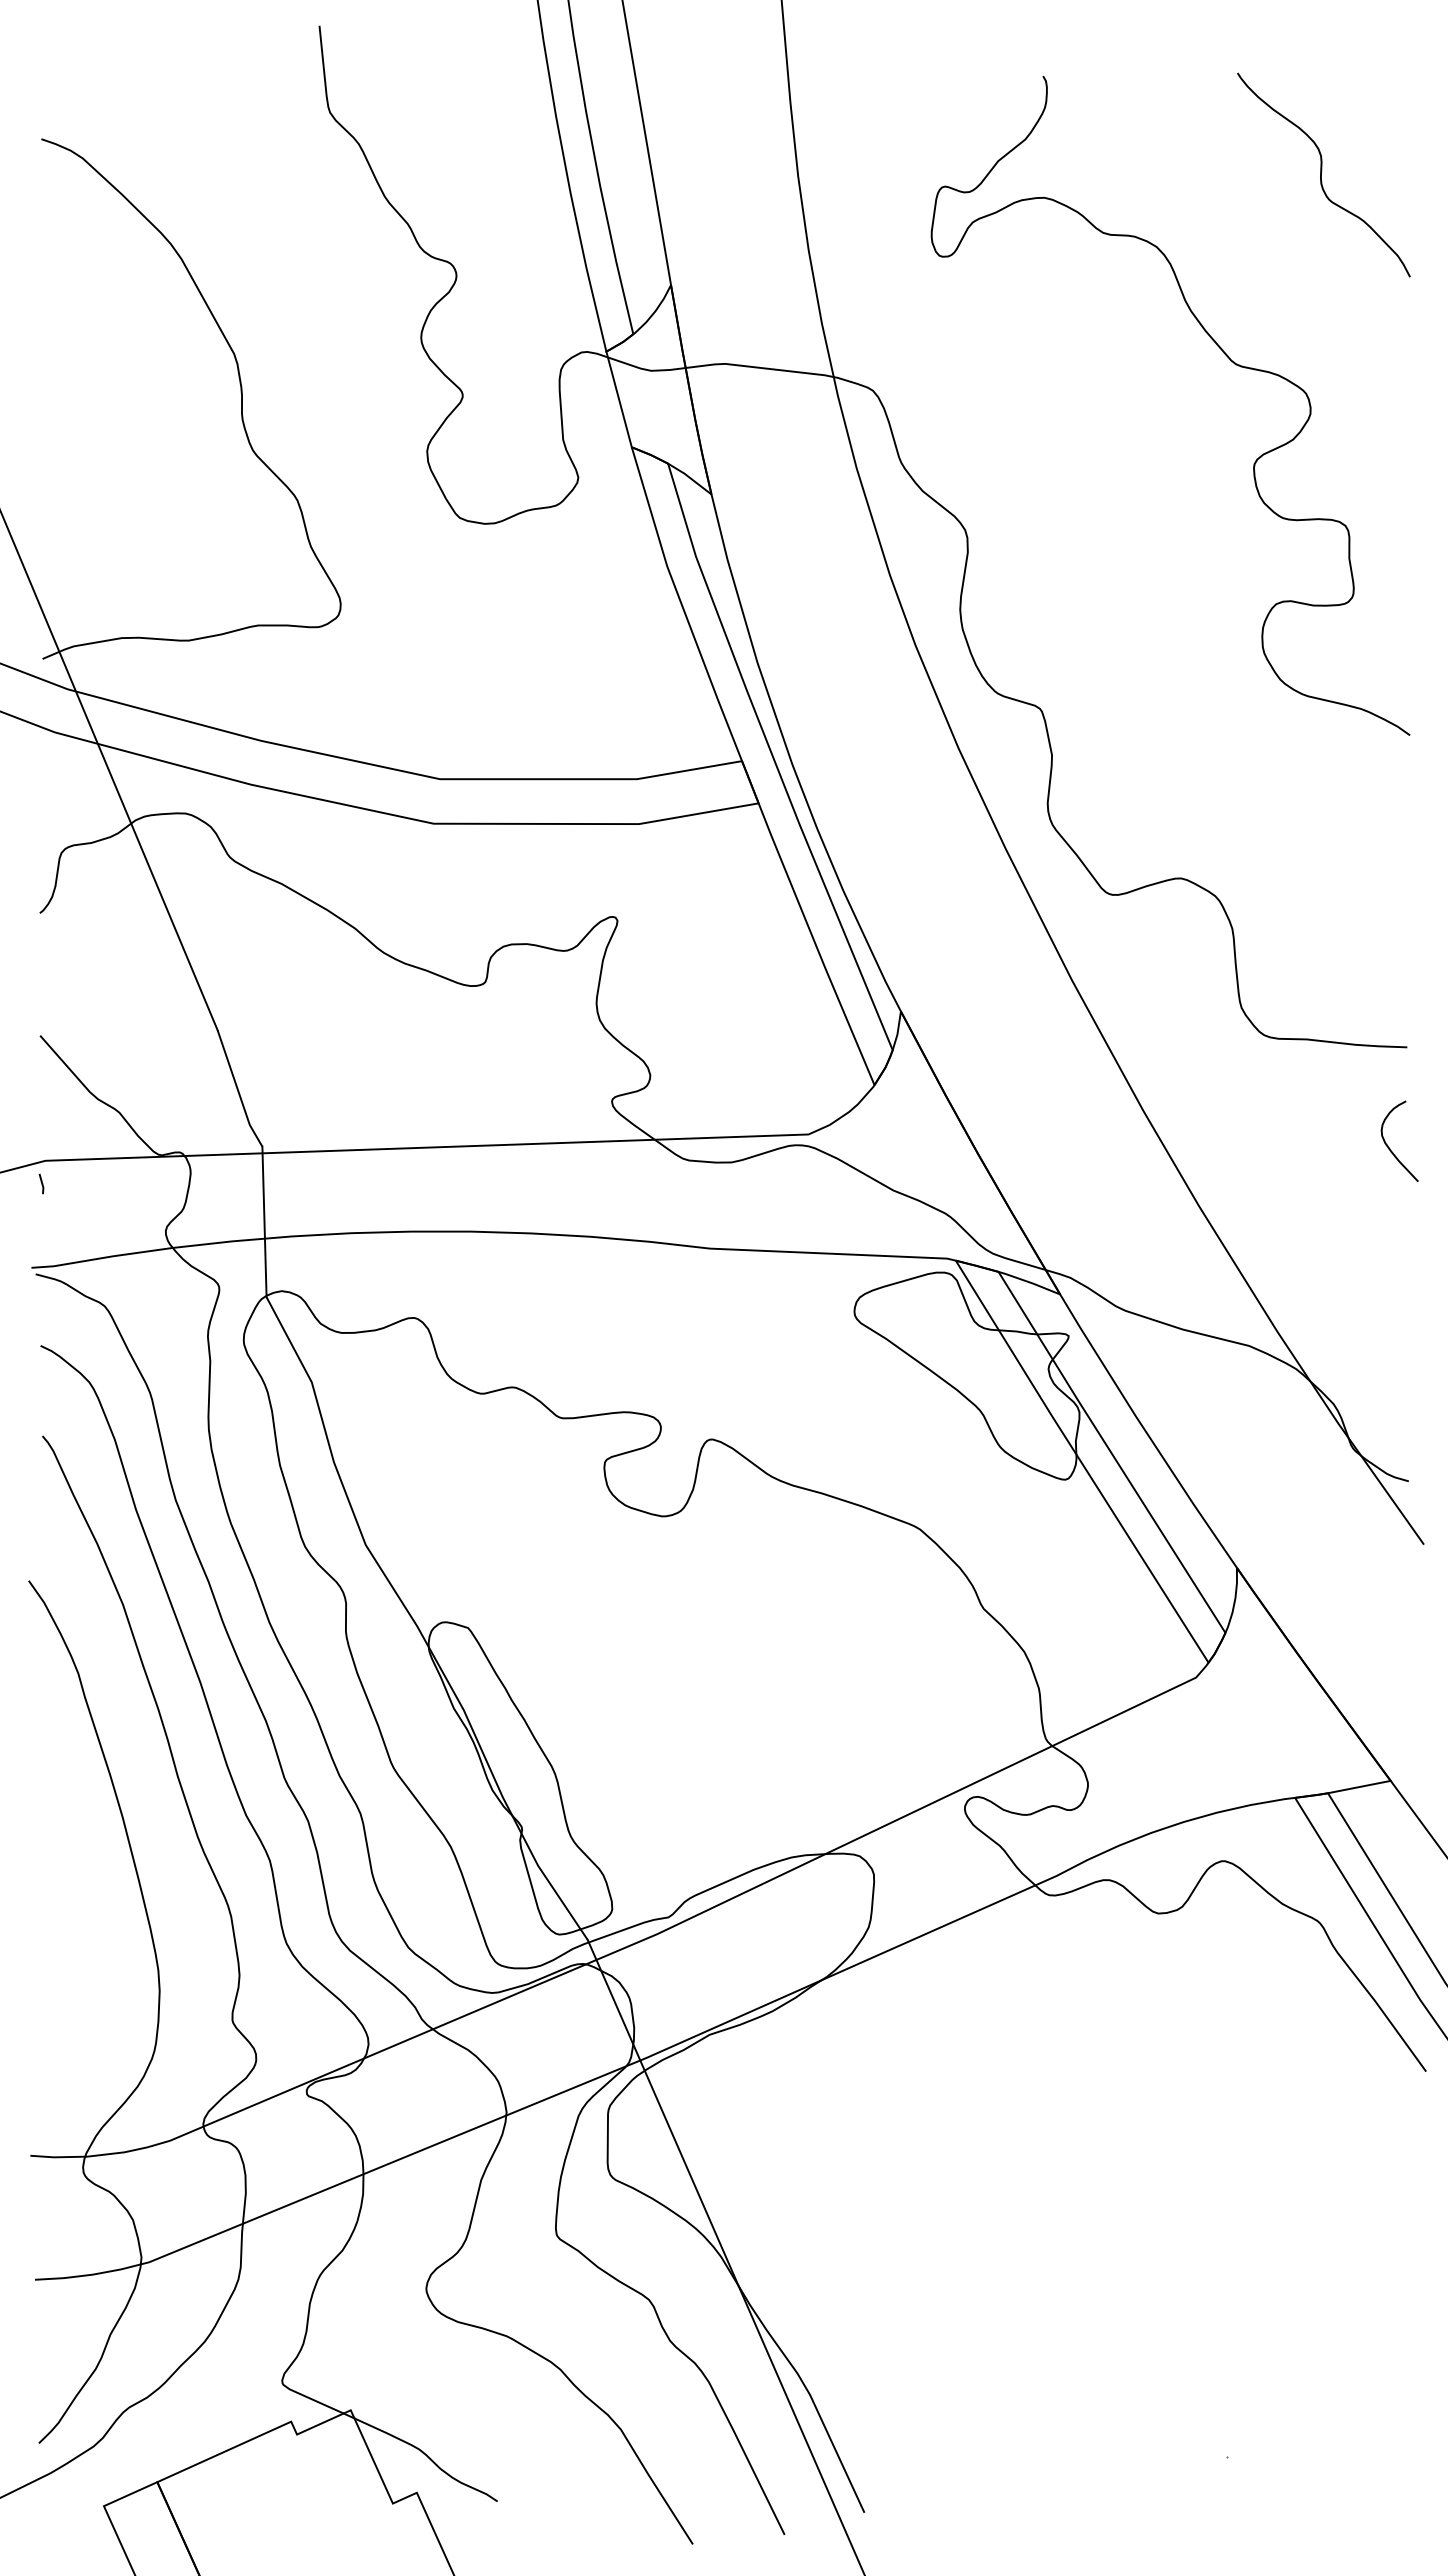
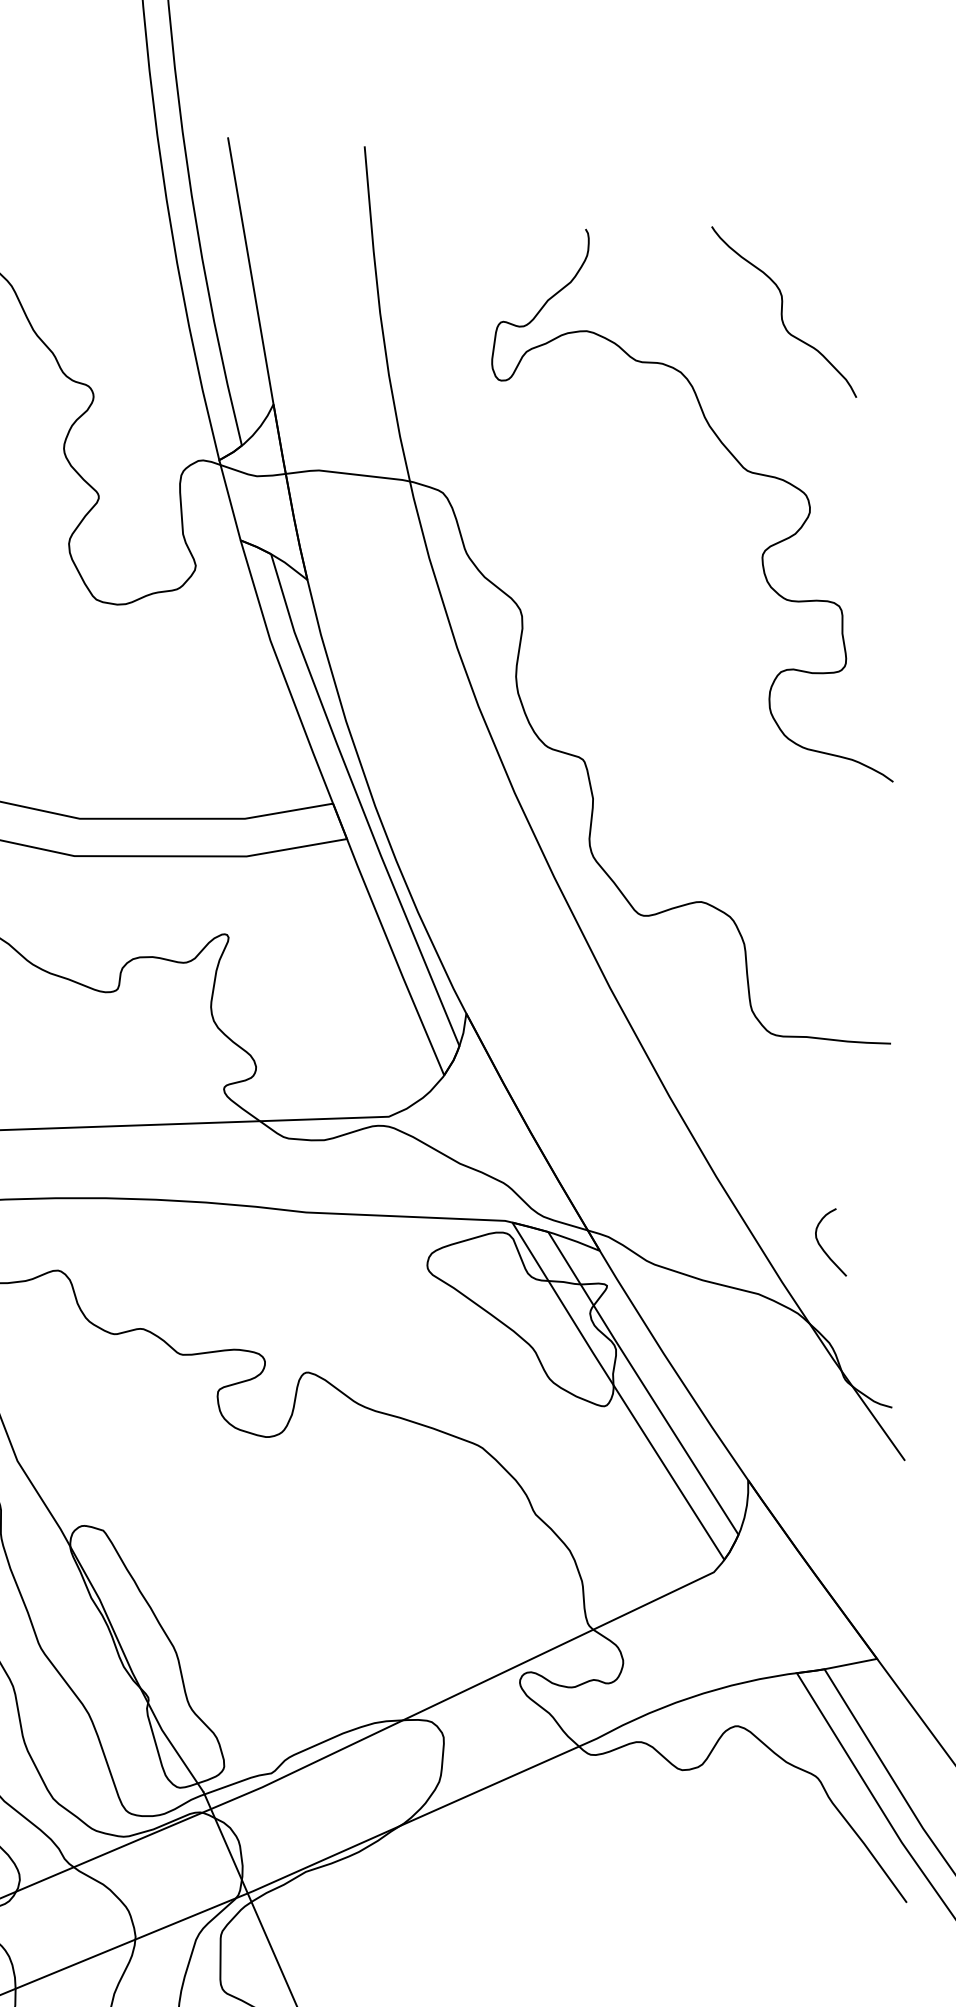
curve: (1321, 174) -> (782, 311), moved
curve: (1390, 1148) -> (823, 1248), moved

